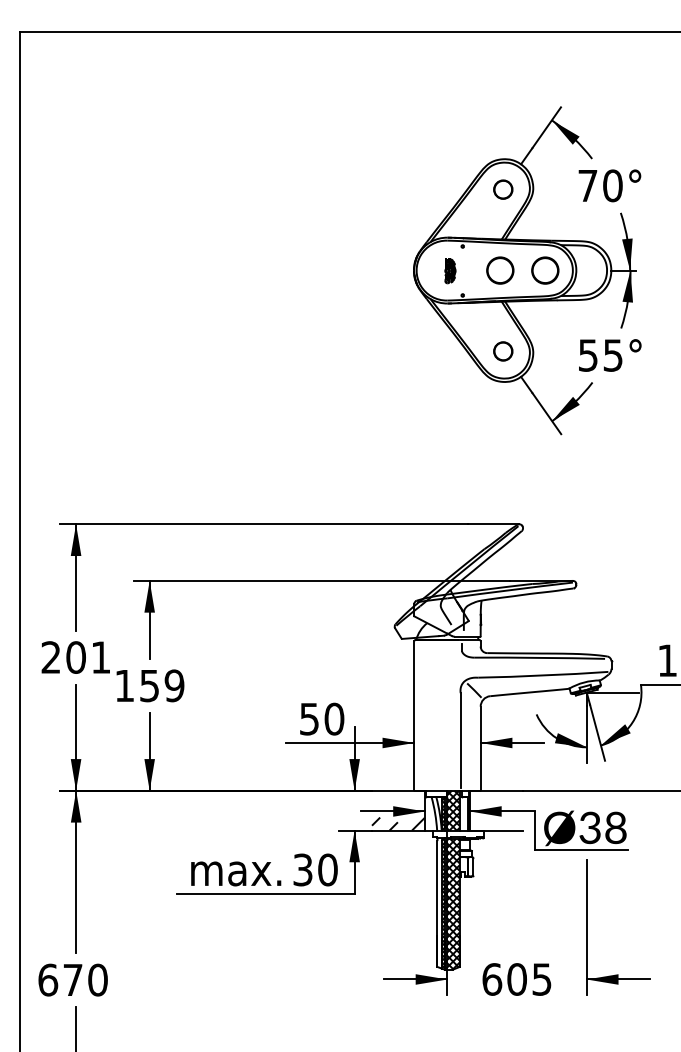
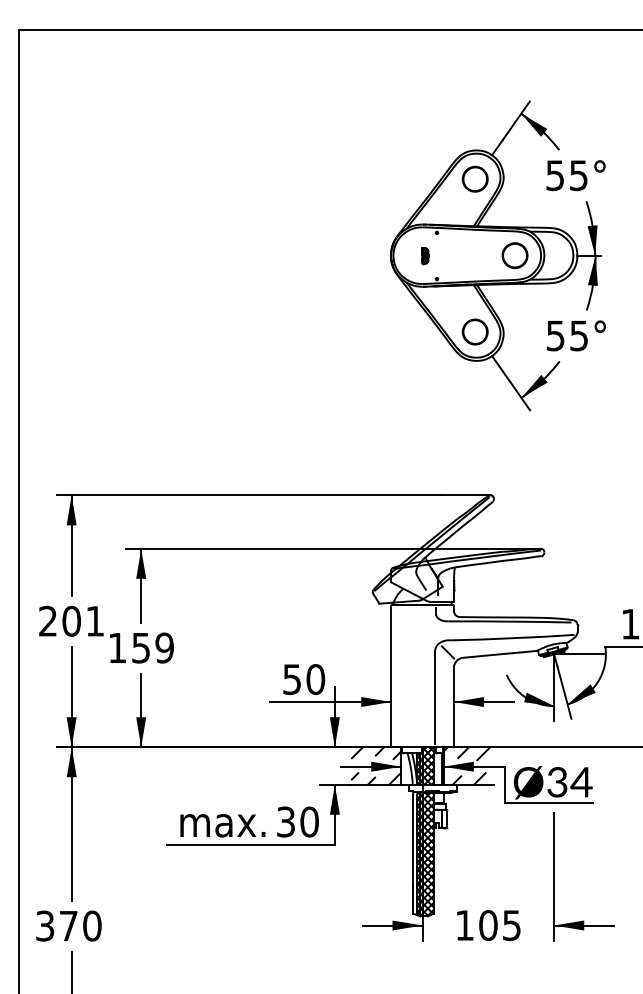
text: (600, 185) -> (567, 175), 70° -> 55°
circle: (503, 189) -> (475, 179), size x1.43
part: (450, 270) -> (425, 255), size x0.71
circle: (500, 270) -> (472, 255), removed
circle: (503, 351) -> (475, 332), size x1.43
hatch: (398, 797) -> (376, 753), added
hatch: (494, 797) -> (467, 753), added
hatch: (491, 823) -> (464, 778), added
text: (615, 827) -> (581, 781), Ø38 -> Ø34
text: (48, 979) -> (45, 925), 670 -> 370
text: (492, 979) -> (465, 925), 605 -> 105

